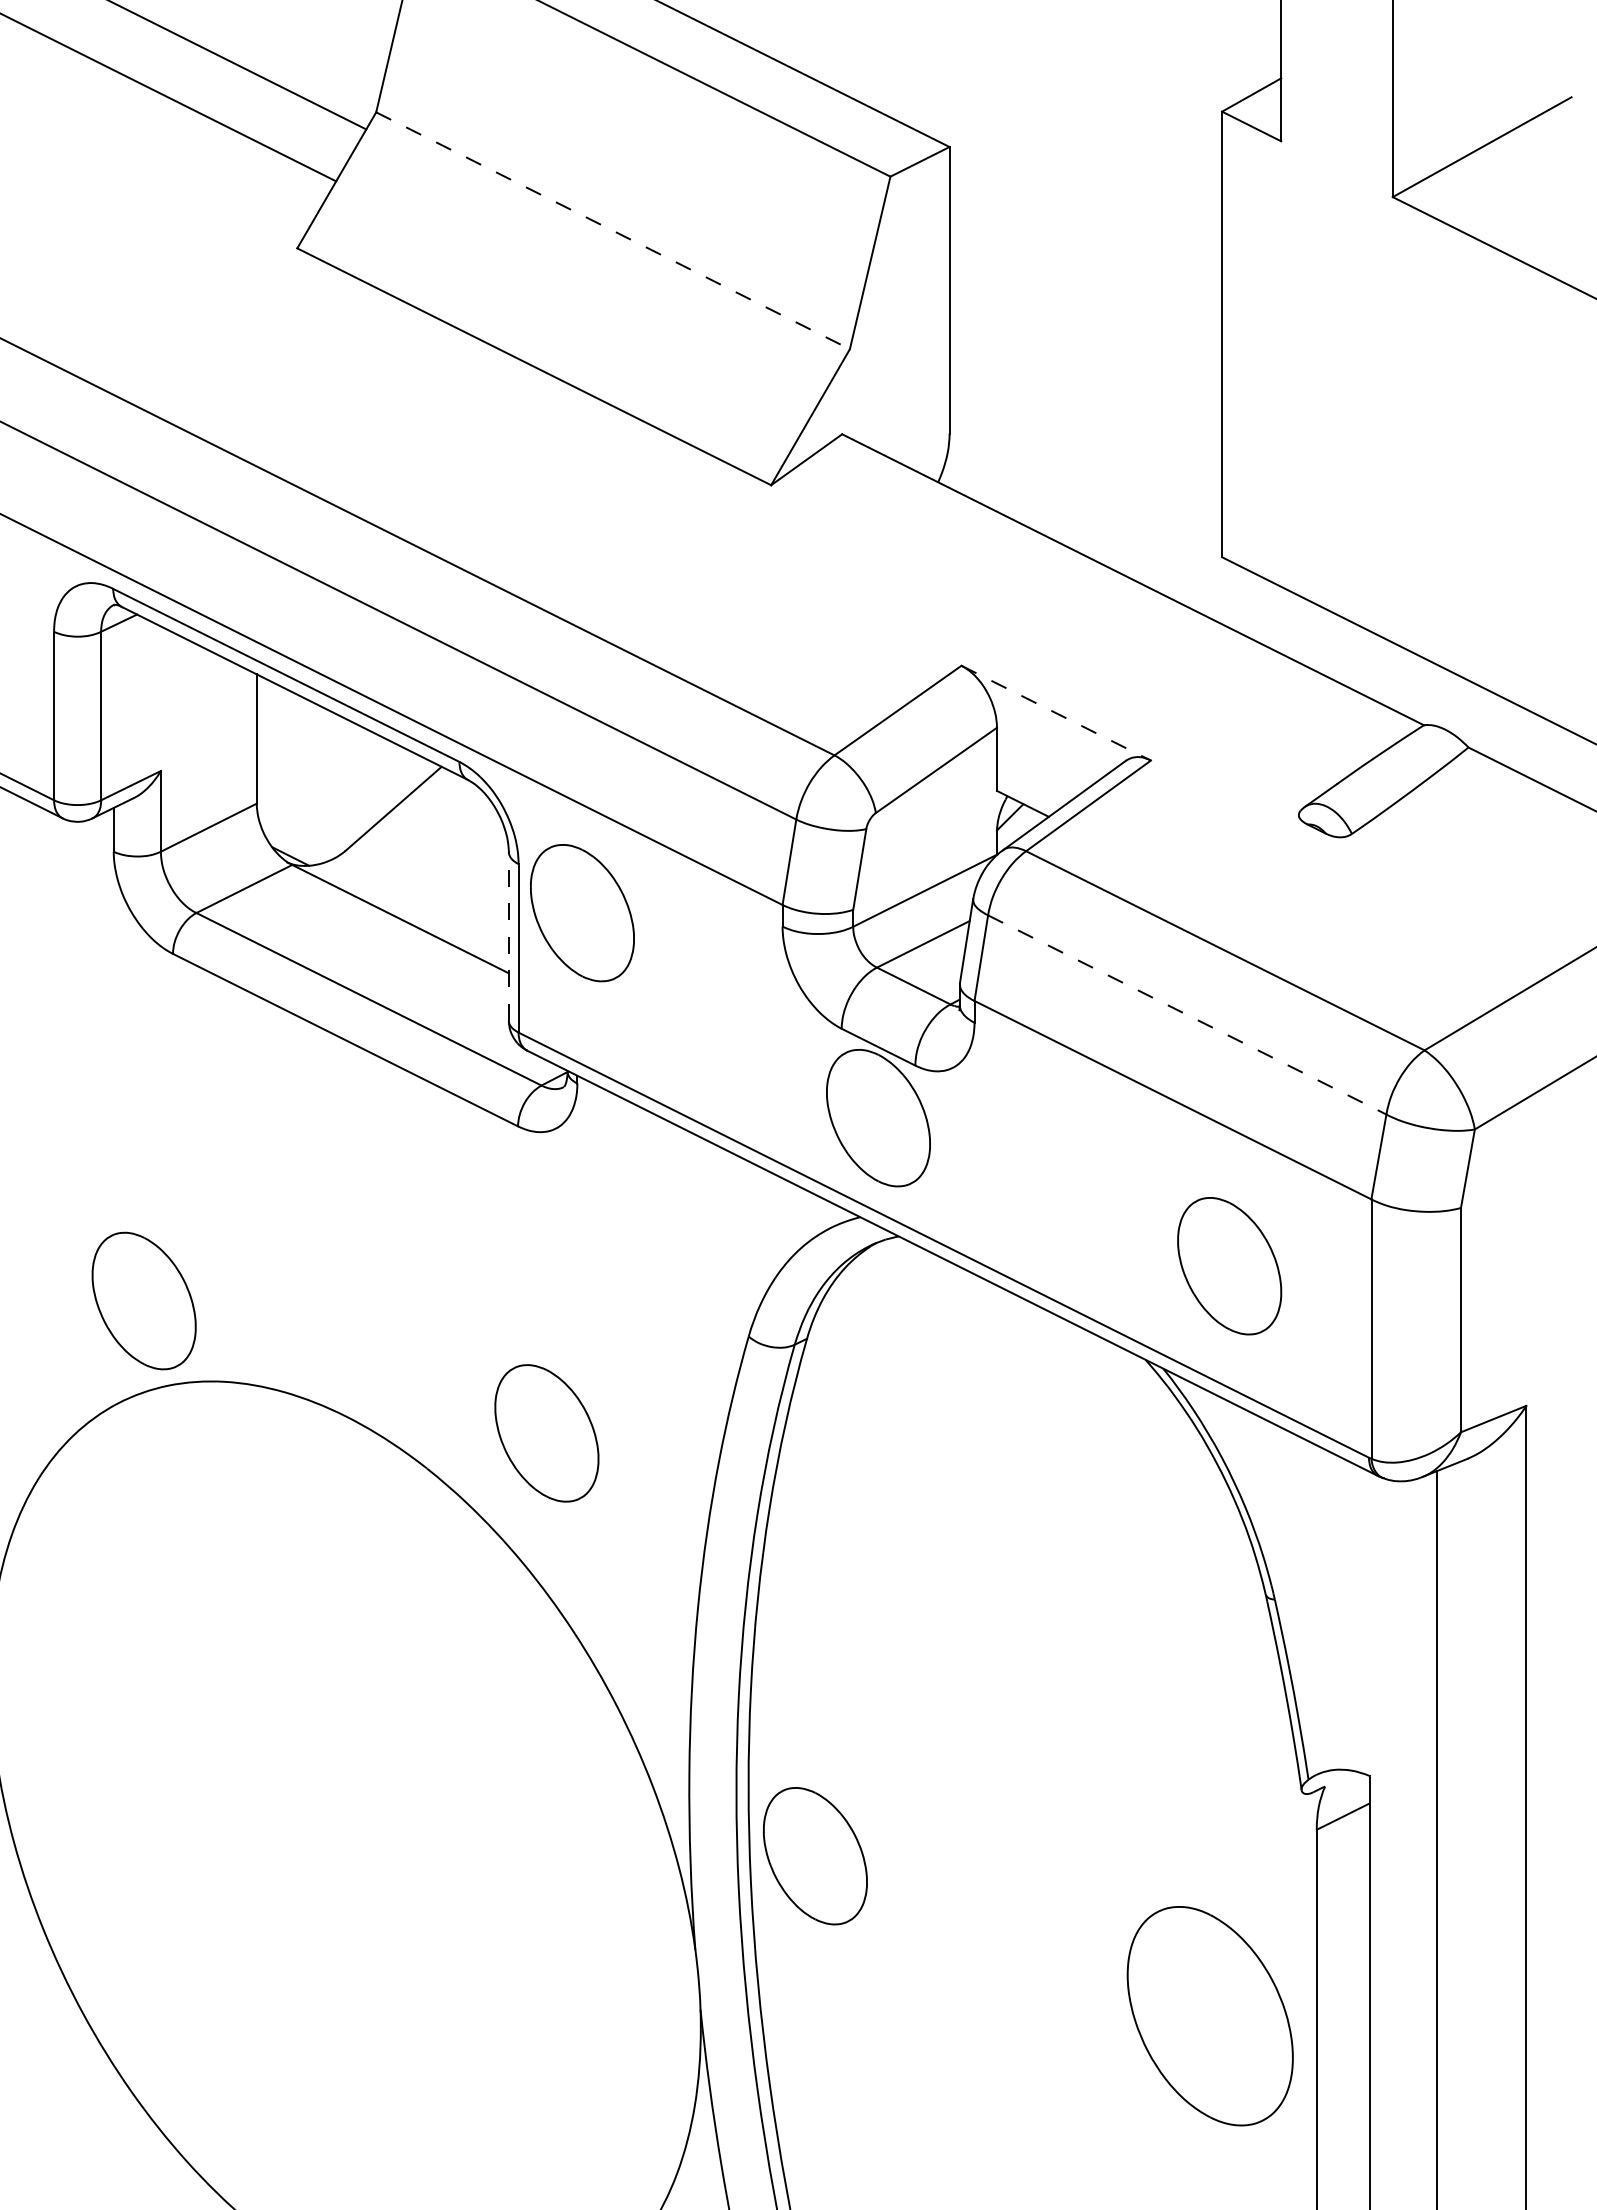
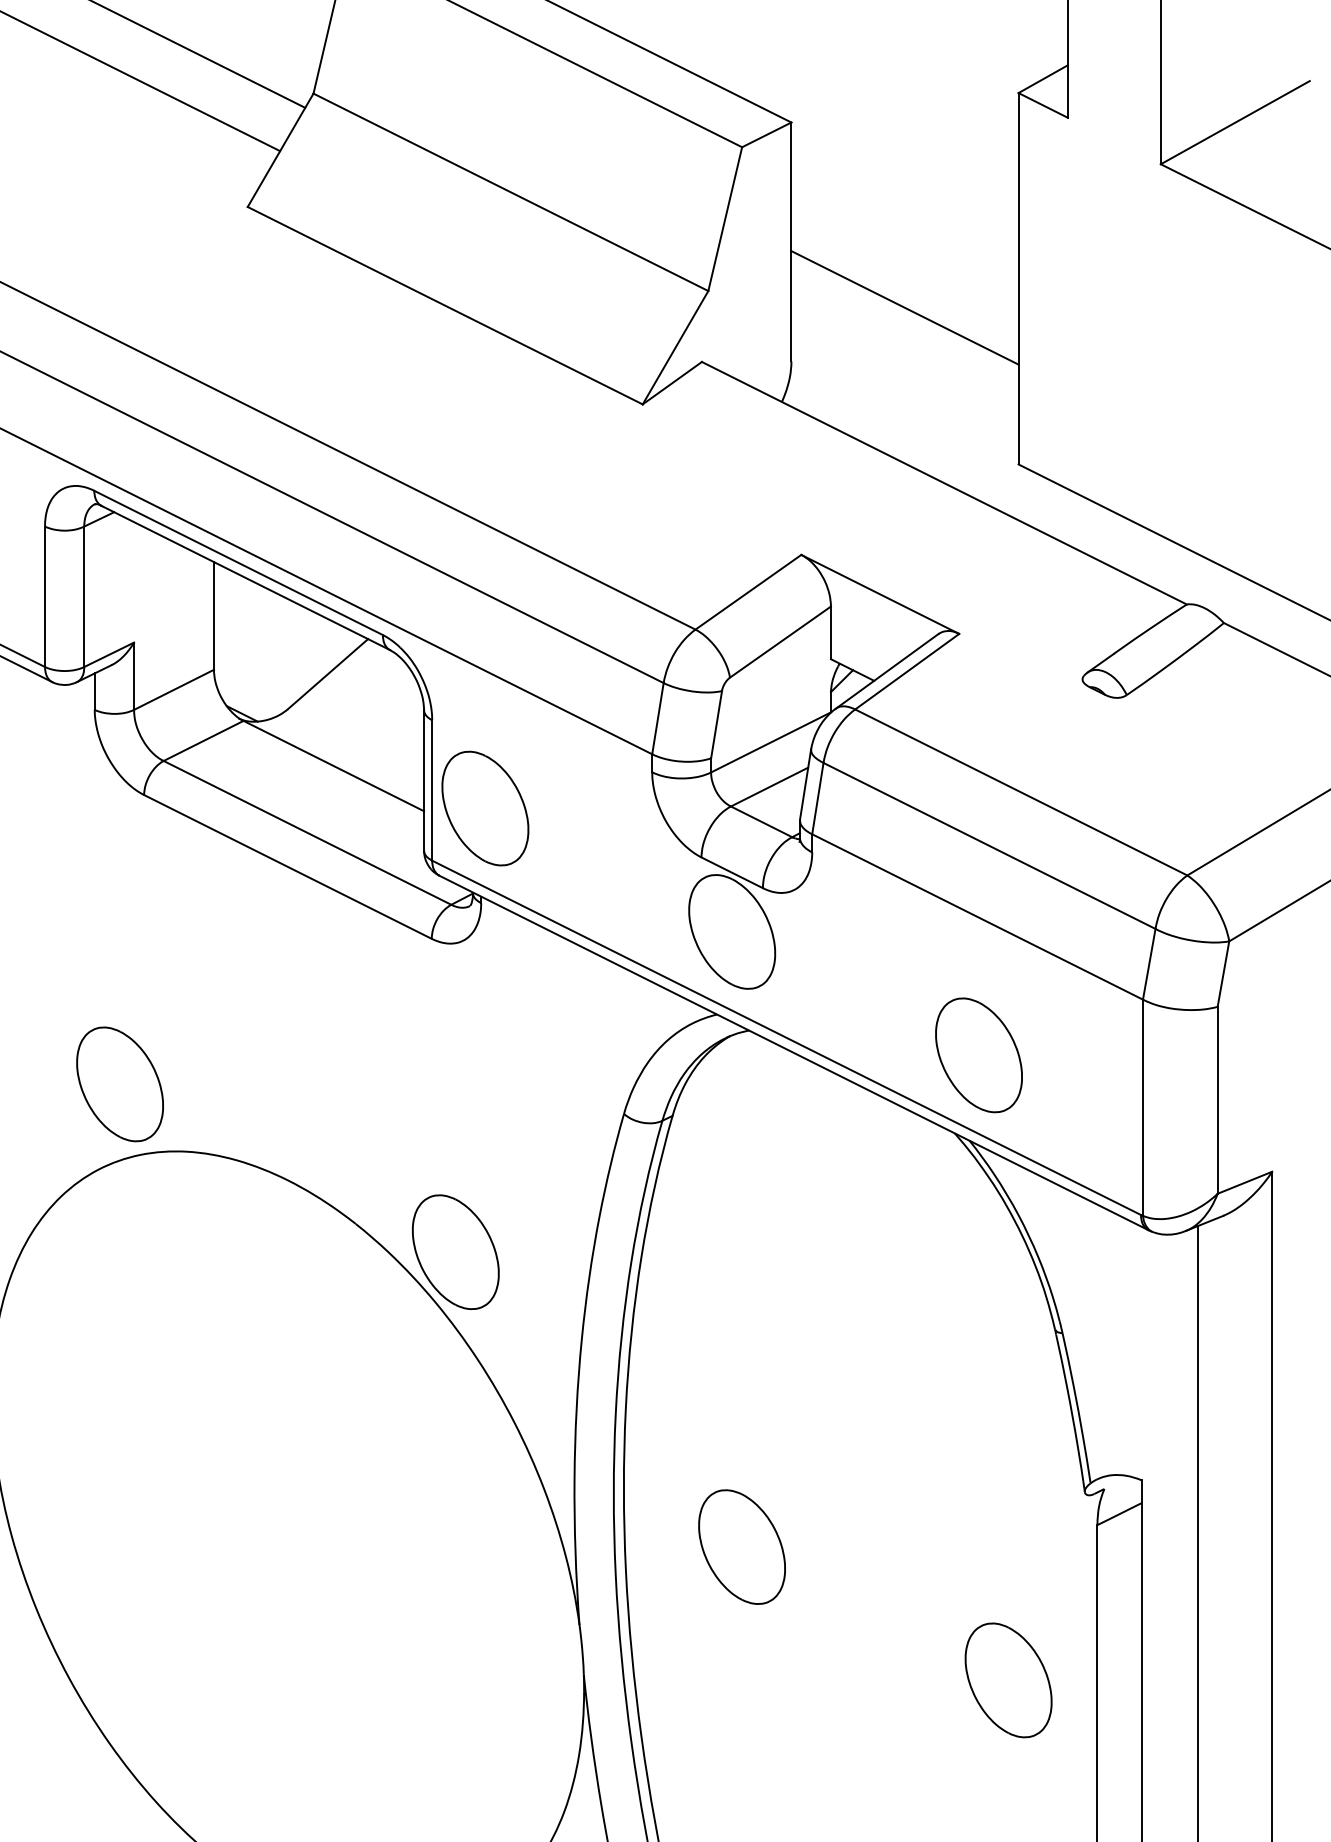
line: (613, 230) -> (511, 192), dashed -> solid
line: (1085, 369) -> (904, 307), added
line: (1056, 713) -> (880, 594), dashed -> solid
part: (582, 913) -> (485, 808), moved
line: (508, 935) -> (423, 779), dashed -> solid
line: (1187, 1014) -> (989, 845), dashed -> solid
part: (1229, 1266) -> (978, 1055), moved
part: (546, 1433) -> (455, 1252), moved
part: (815, 1856) -> (742, 1547), moved
part: (1209, 2015) -> (1008, 1679), size x0.62

